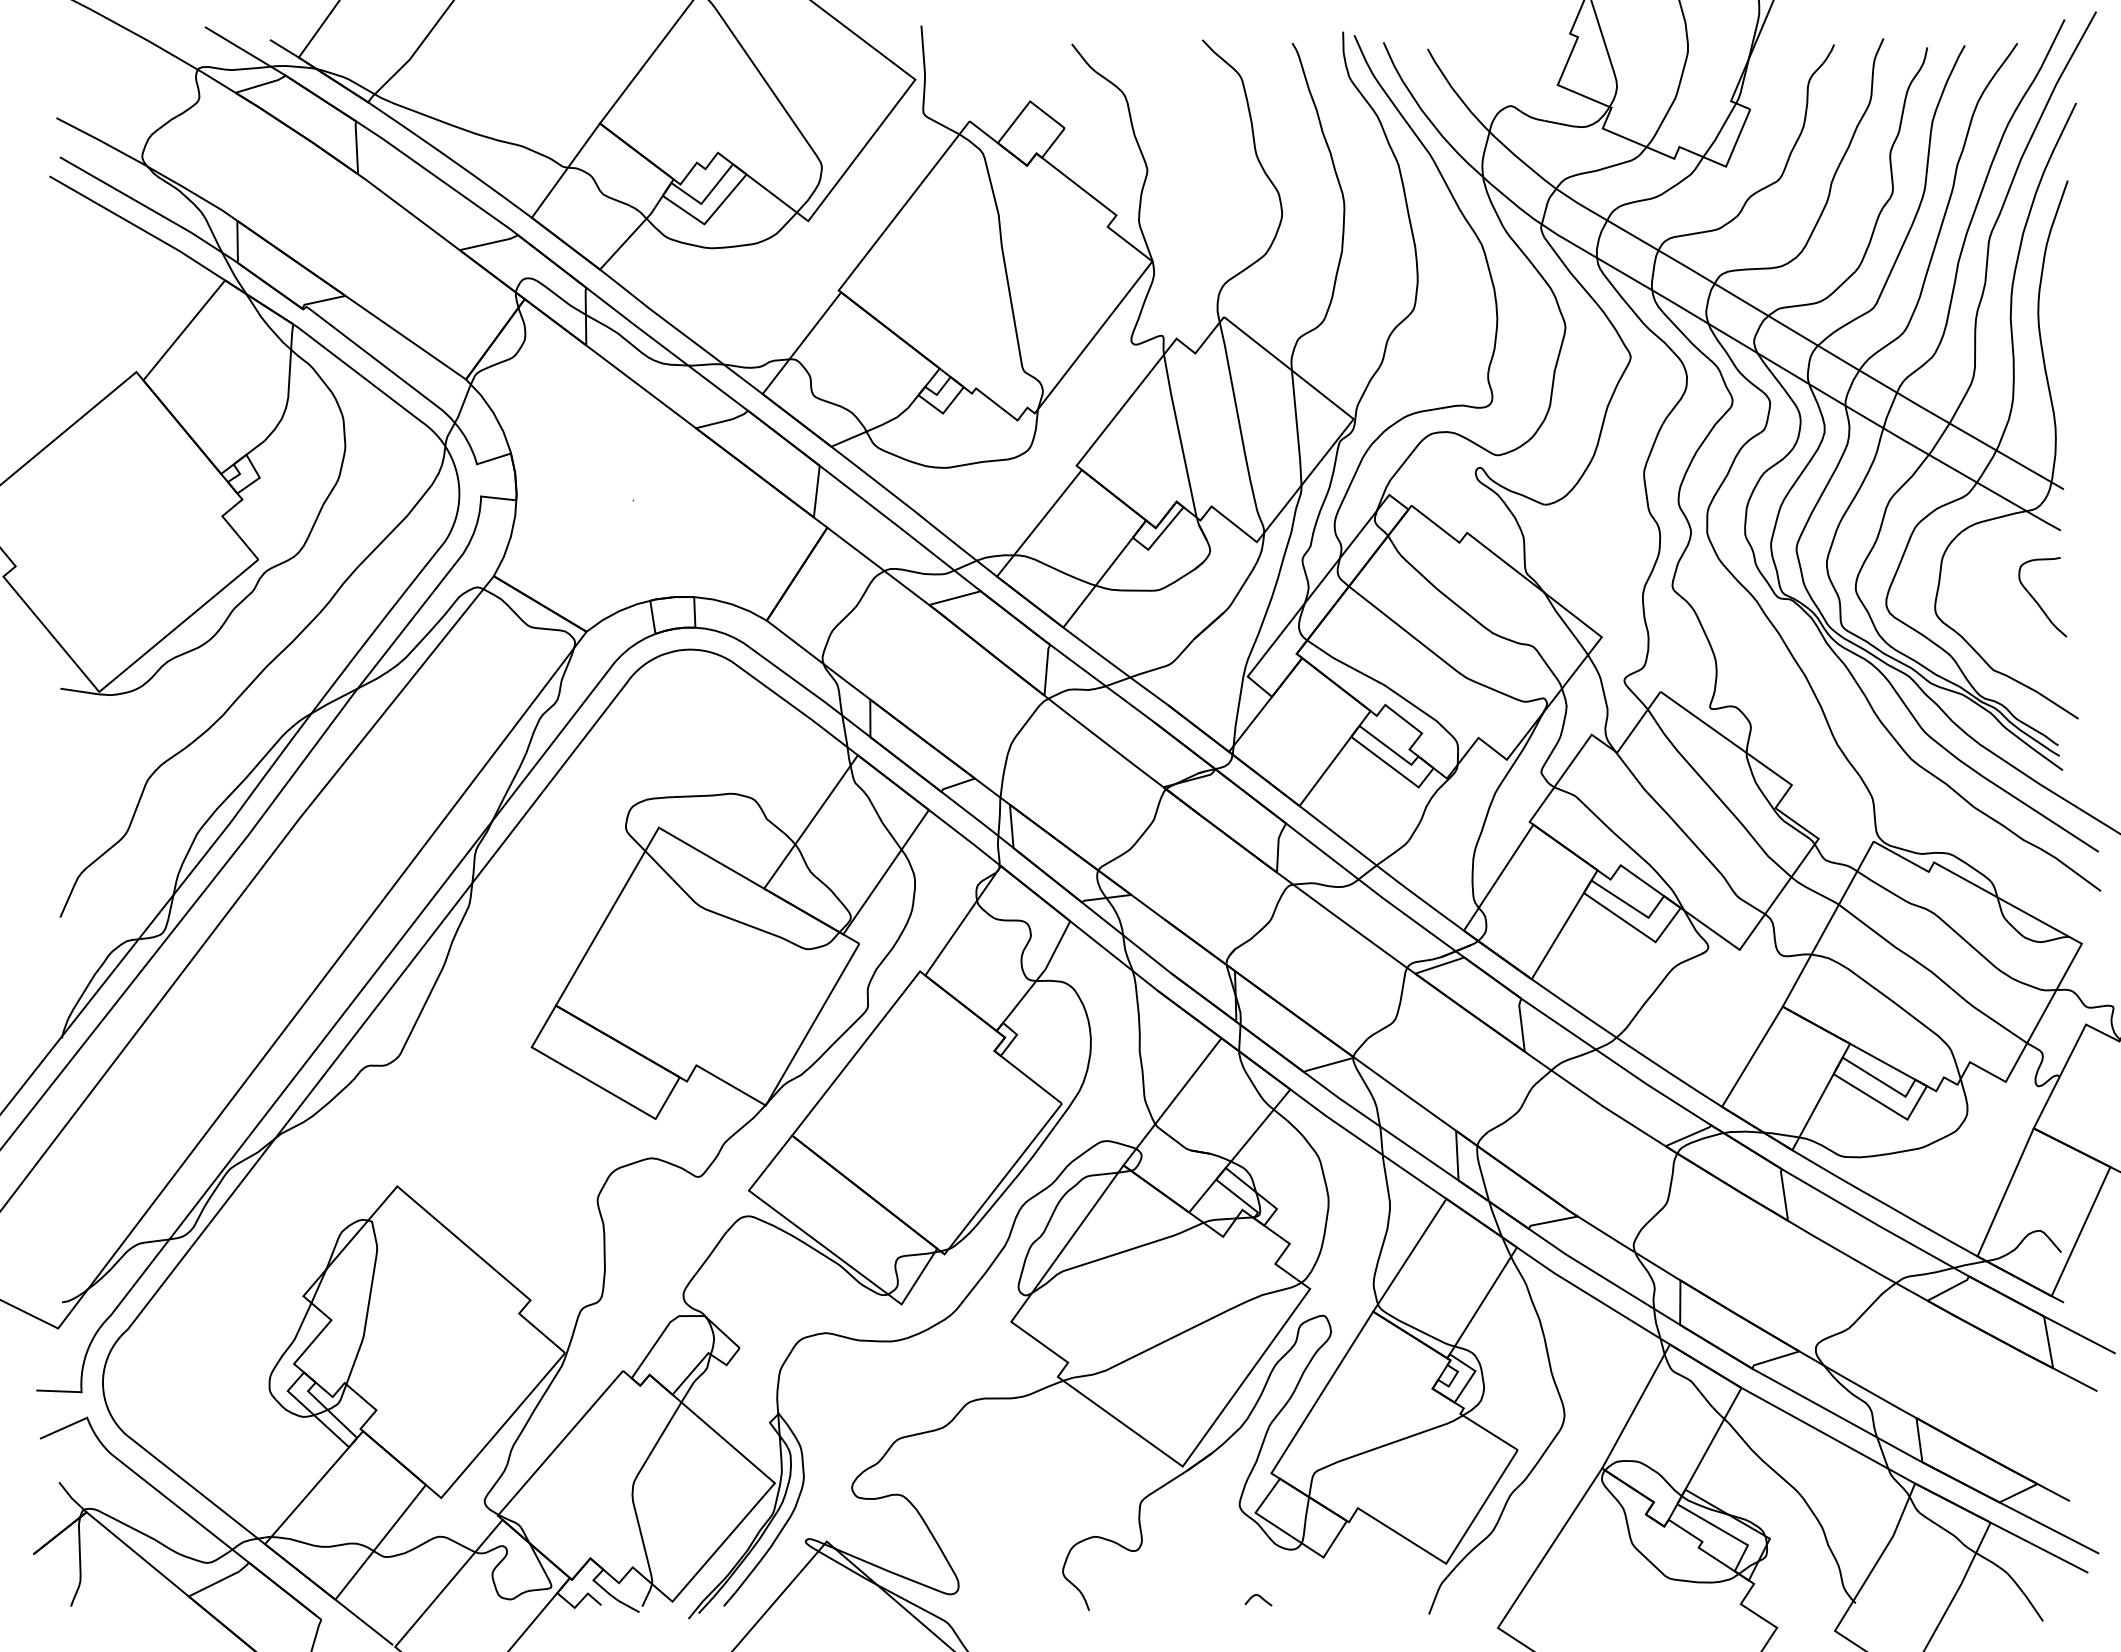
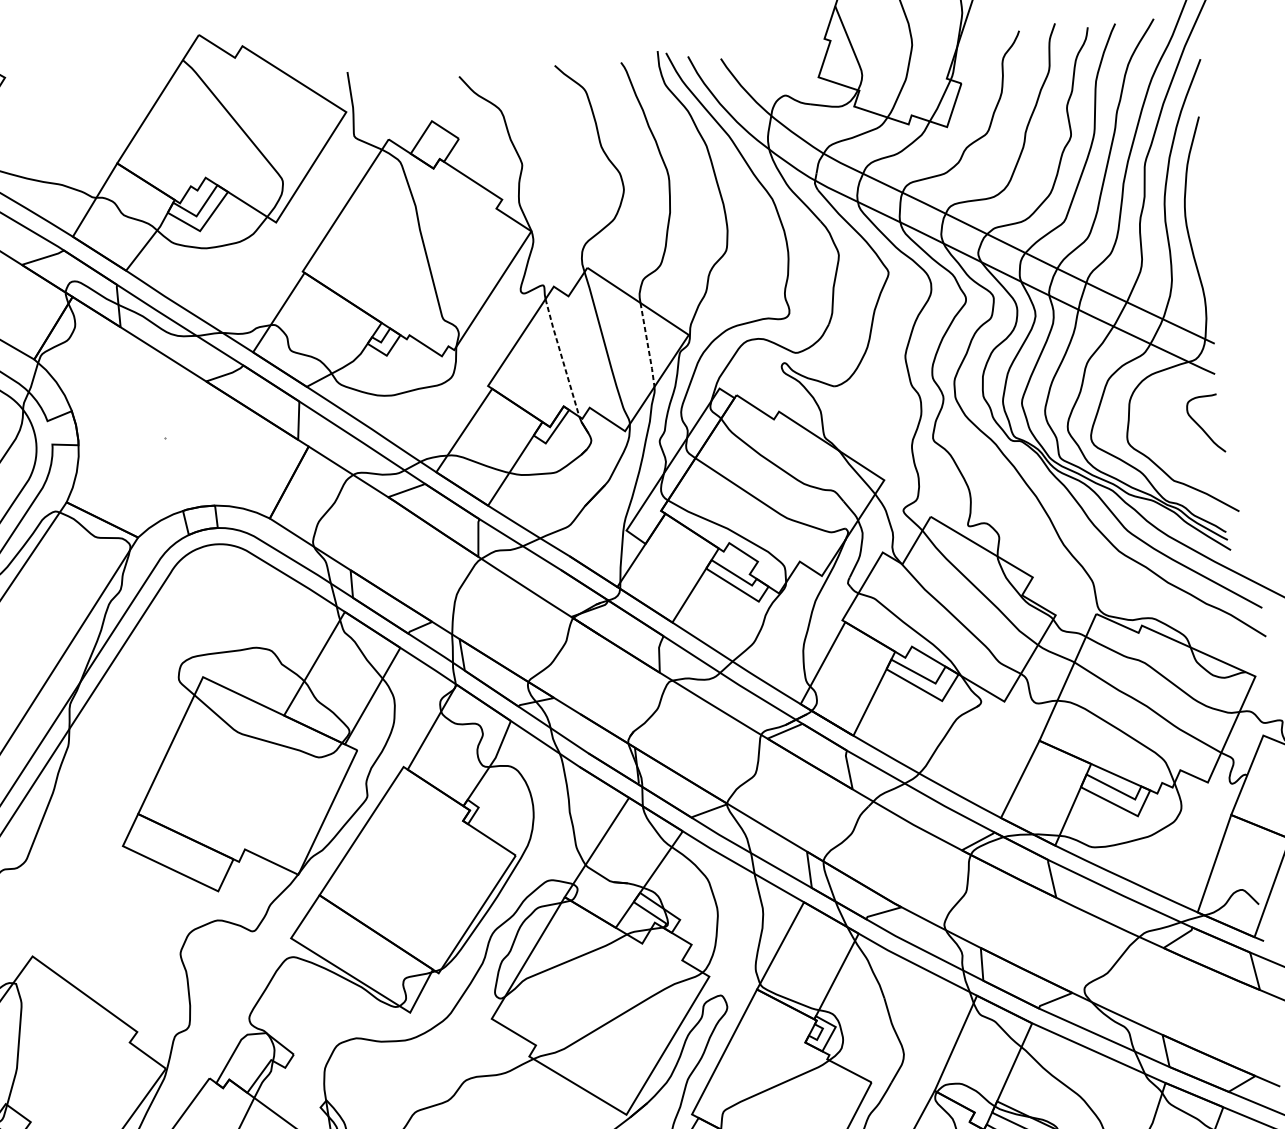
line: (1297, 428) -> (648, 345), solid -> dashed
line: (1179, 435) -> (561, 357), solid -> dashed

